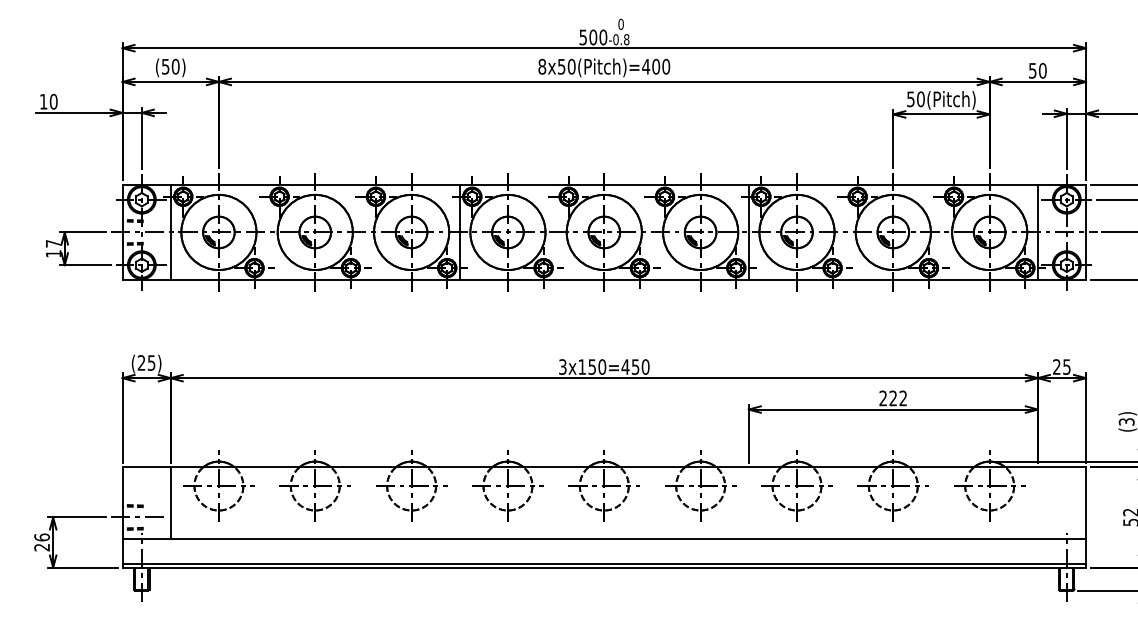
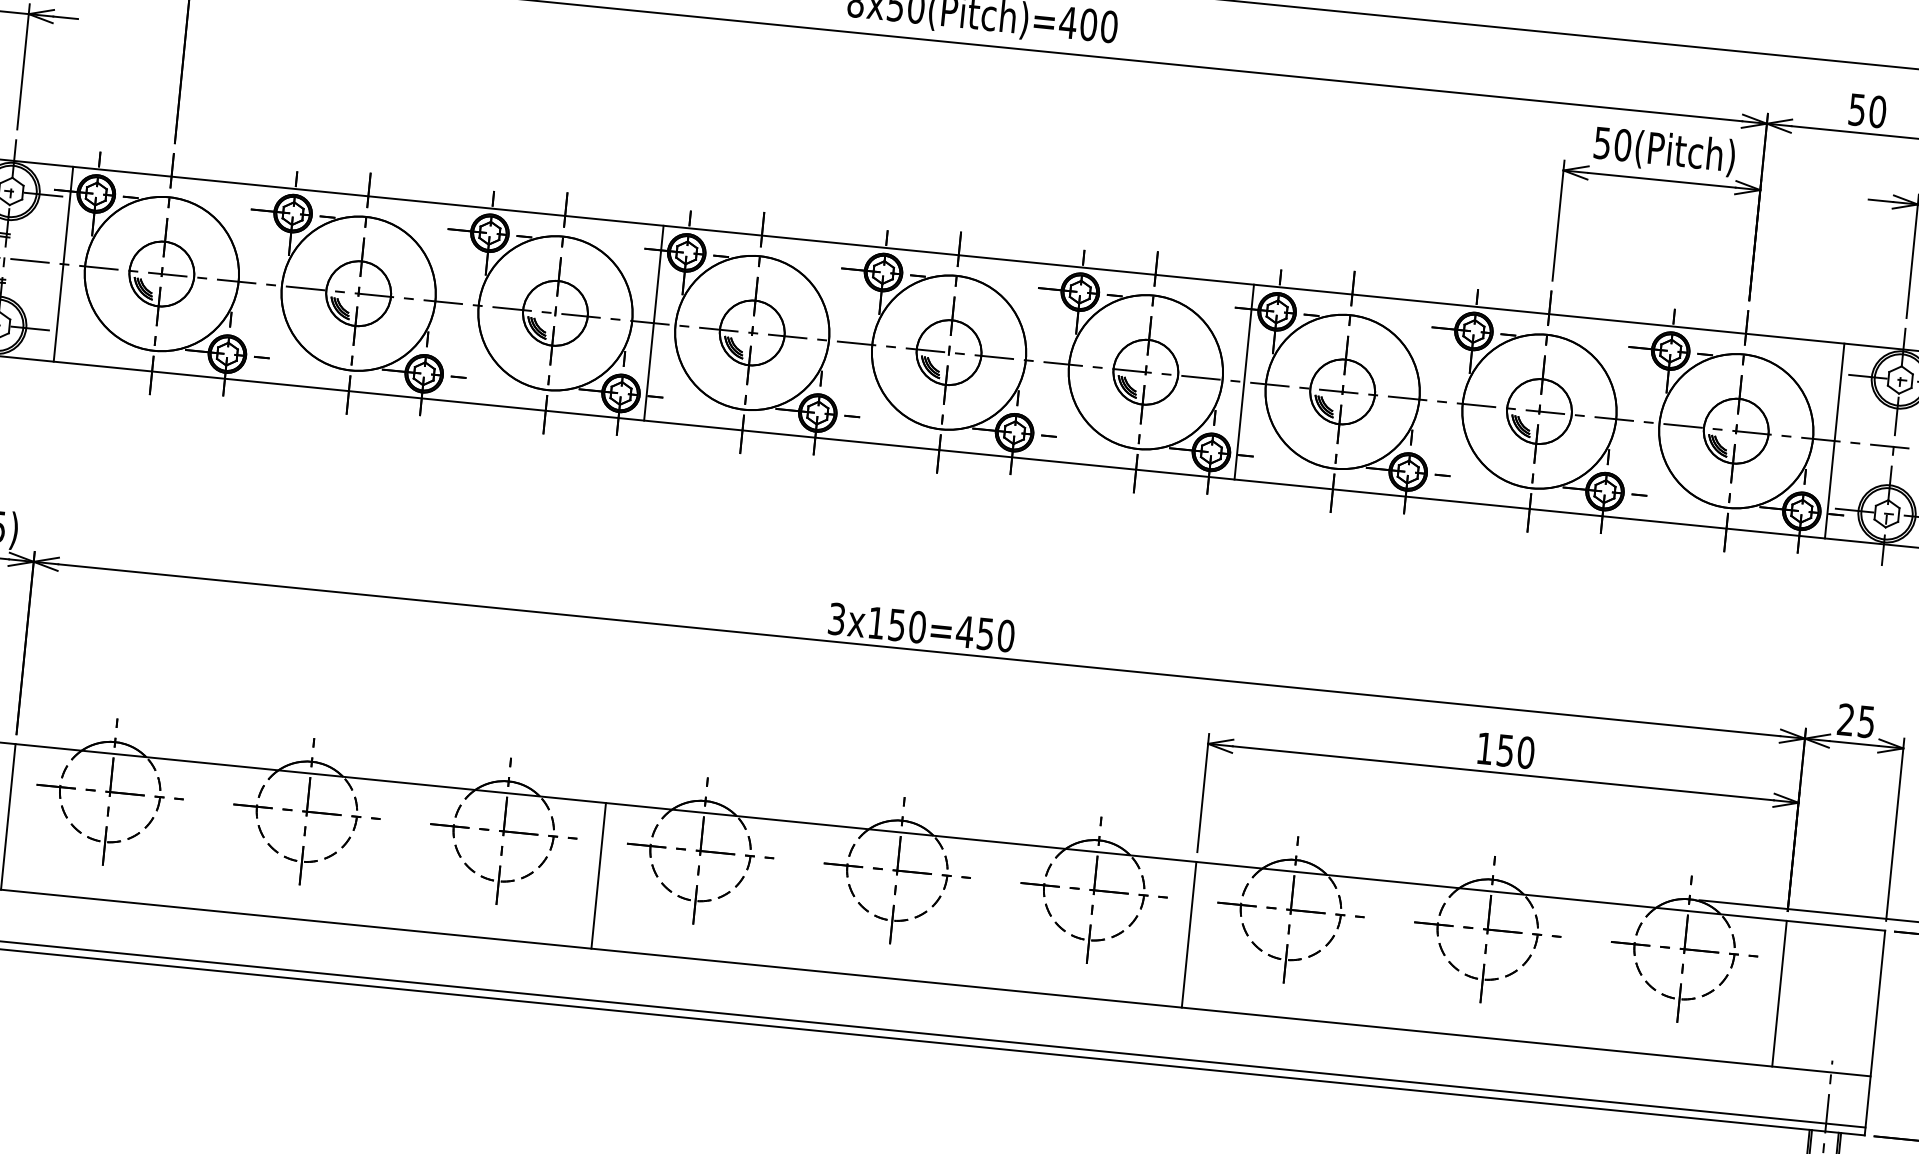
text: (893, 398) -> (1505, 750), 222 -> 150
line: (459, 502) -> (598, 874), added
line: (748, 502) -> (1188, 933), added
line: (1037, 502) -> (1778, 992), added

